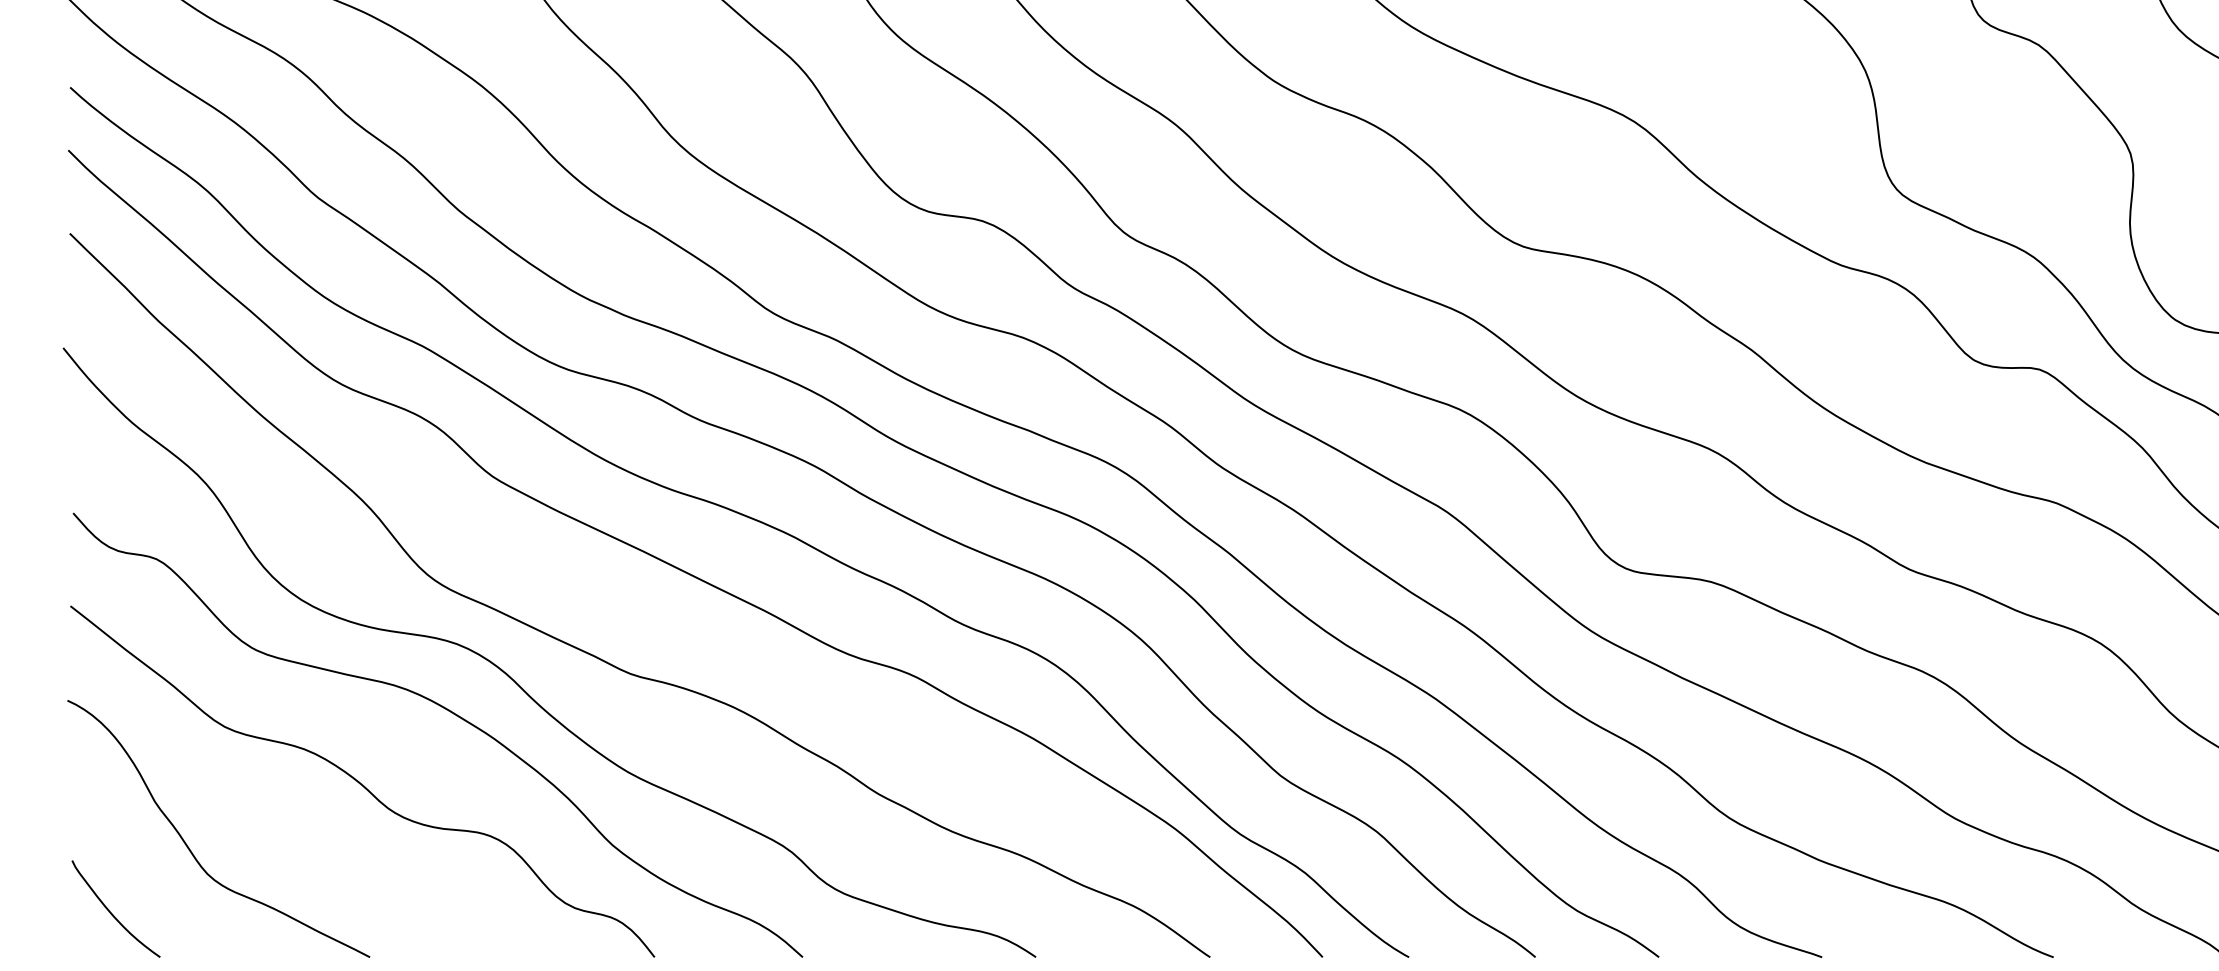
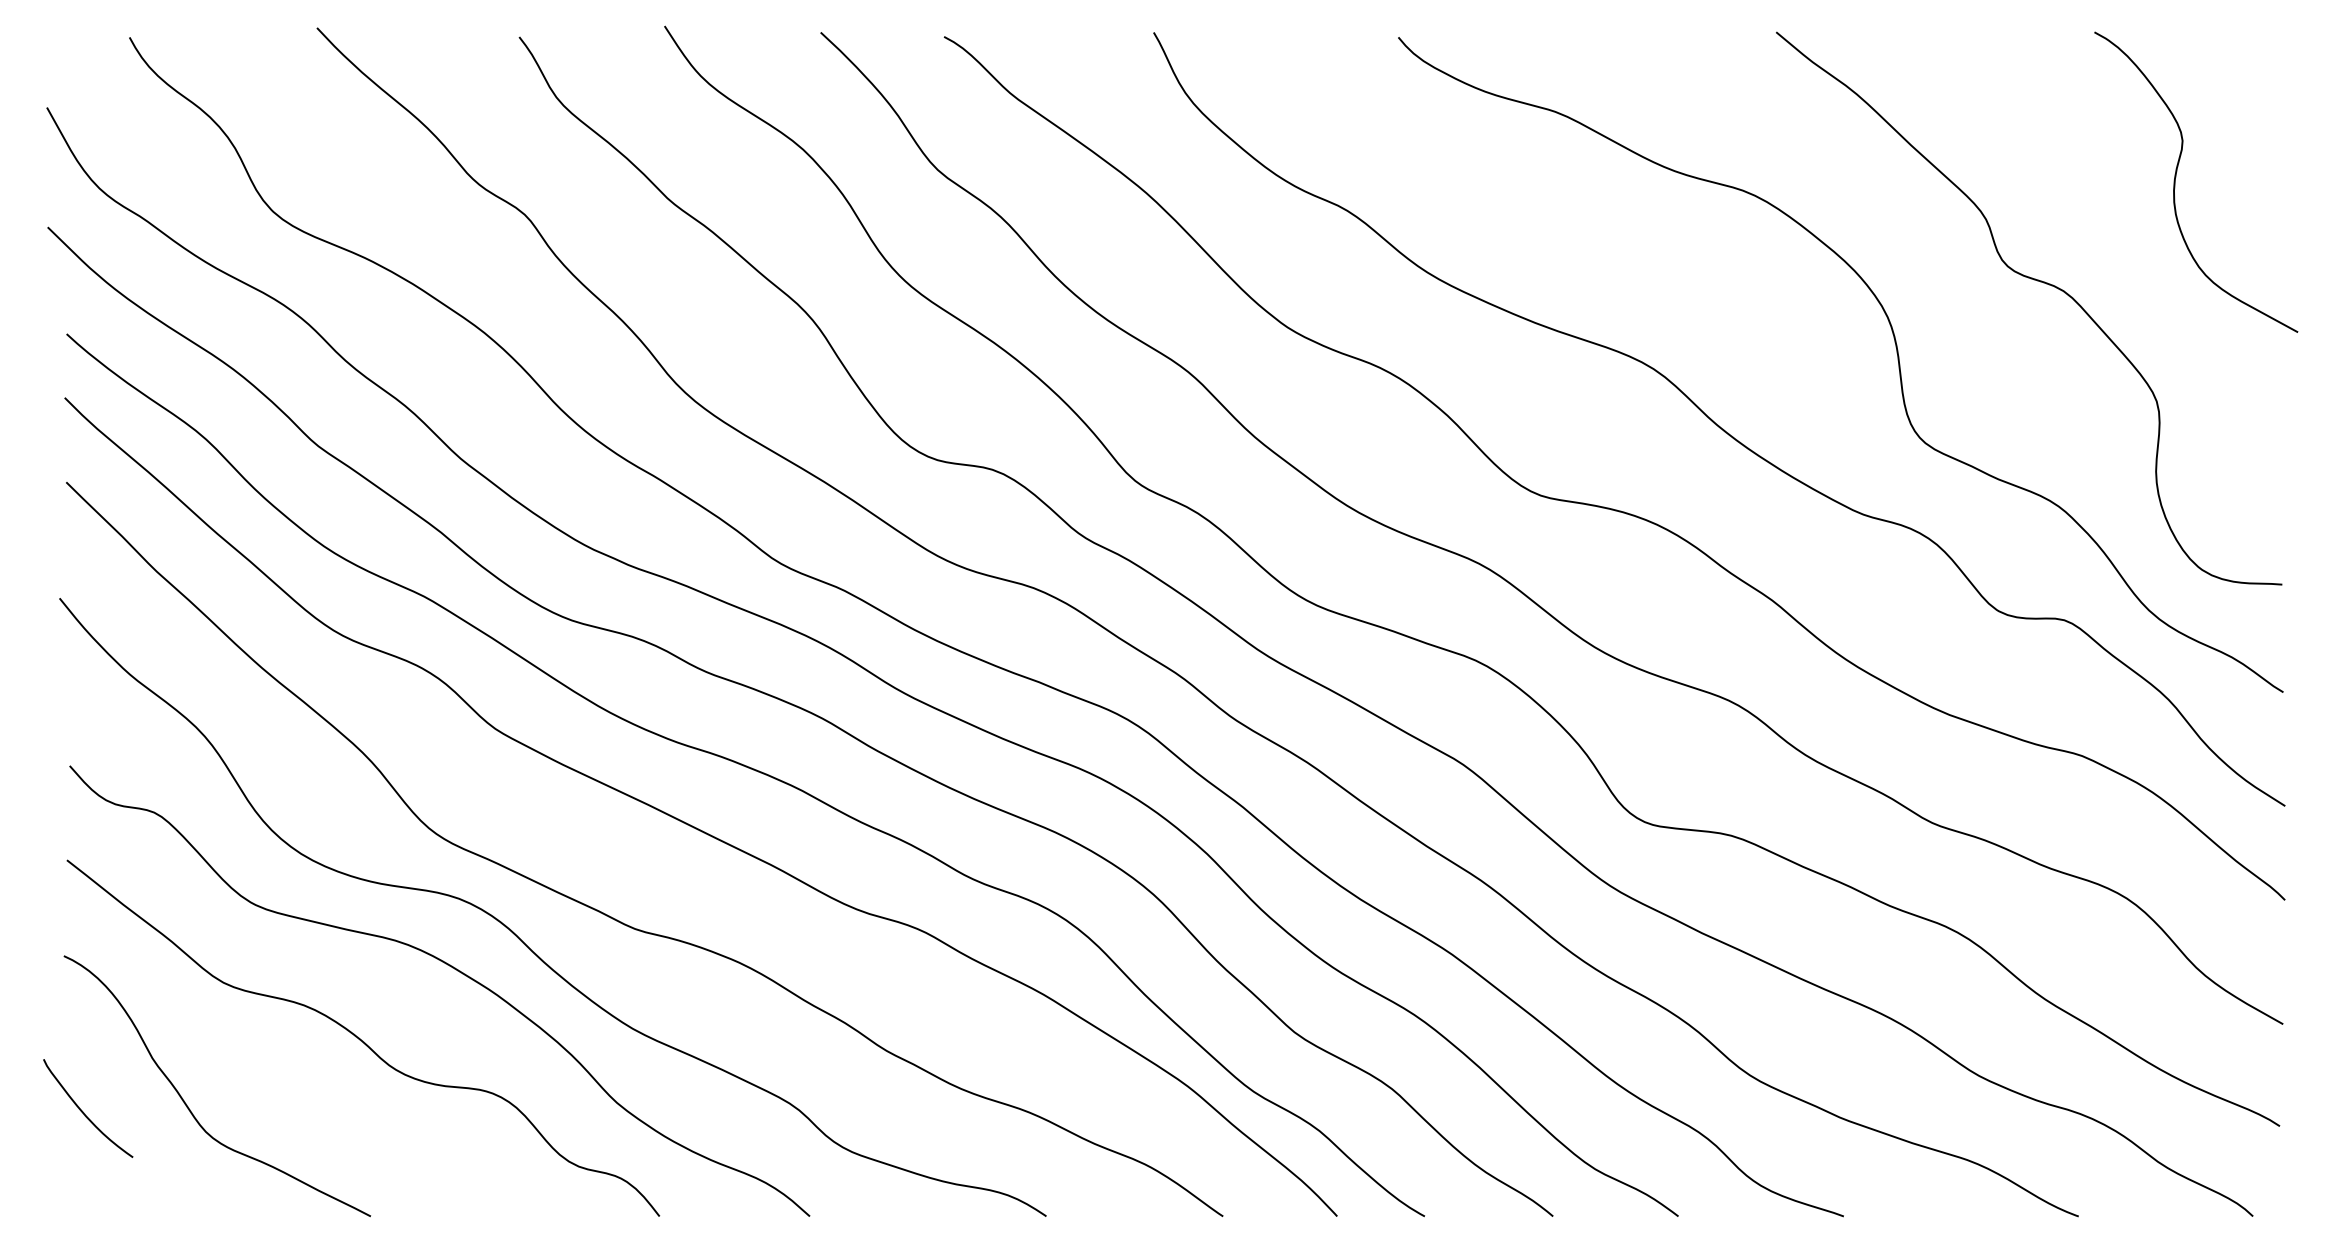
curve: (112, 912) -> (84, 1112), moved

